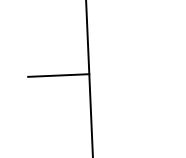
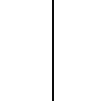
line: (58, 74) -> (37, 38), removed

